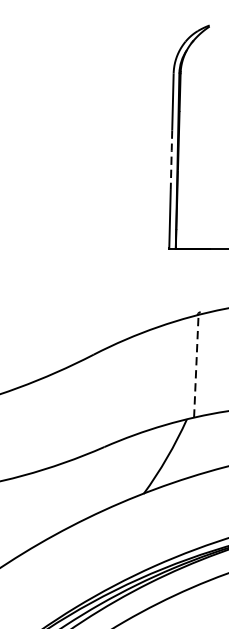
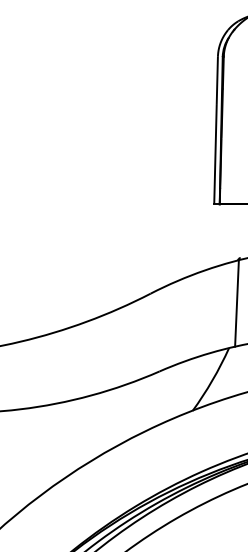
line: (171, 159) -> (216, 129), dashed -> solid
line: (196, 365) -> (237, 302), dashed -> solid

